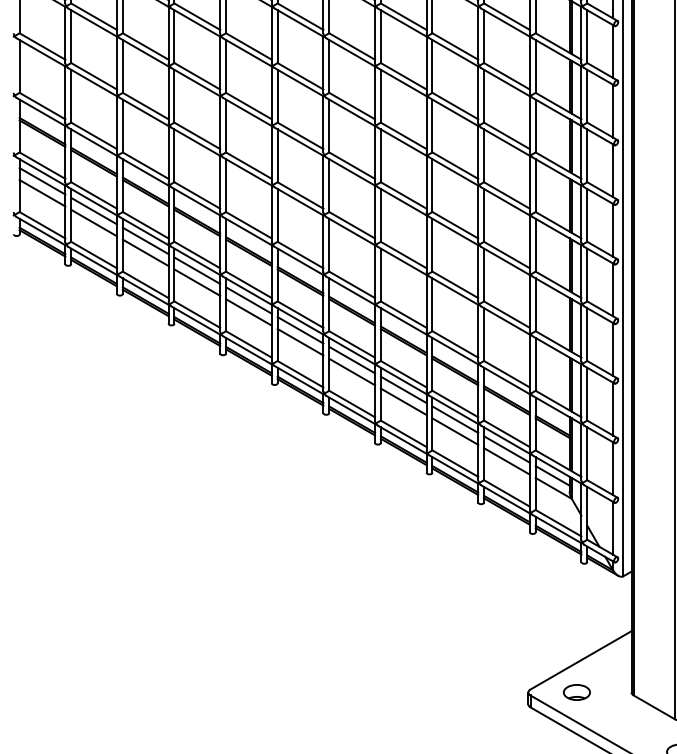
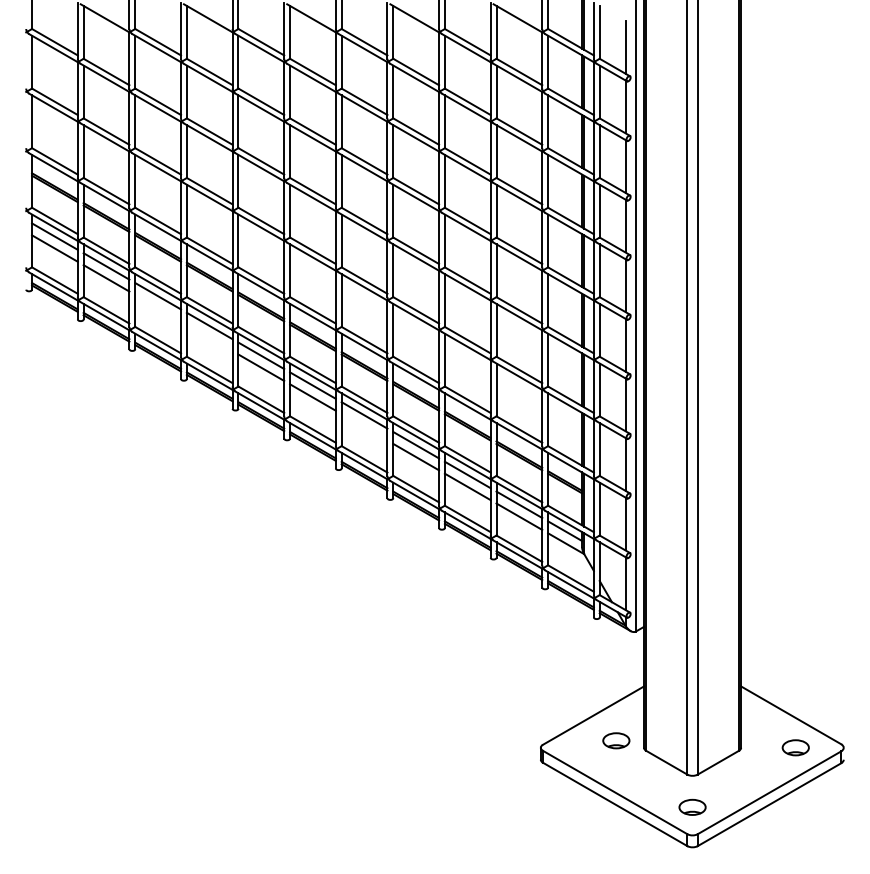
line: (146, 252) -> (158, 307), removed
line: (197, 282) -> (209, 337), removed
line: (352, 372) -> (364, 427), removed
part: (577, 692) -> (616, 740), moved

